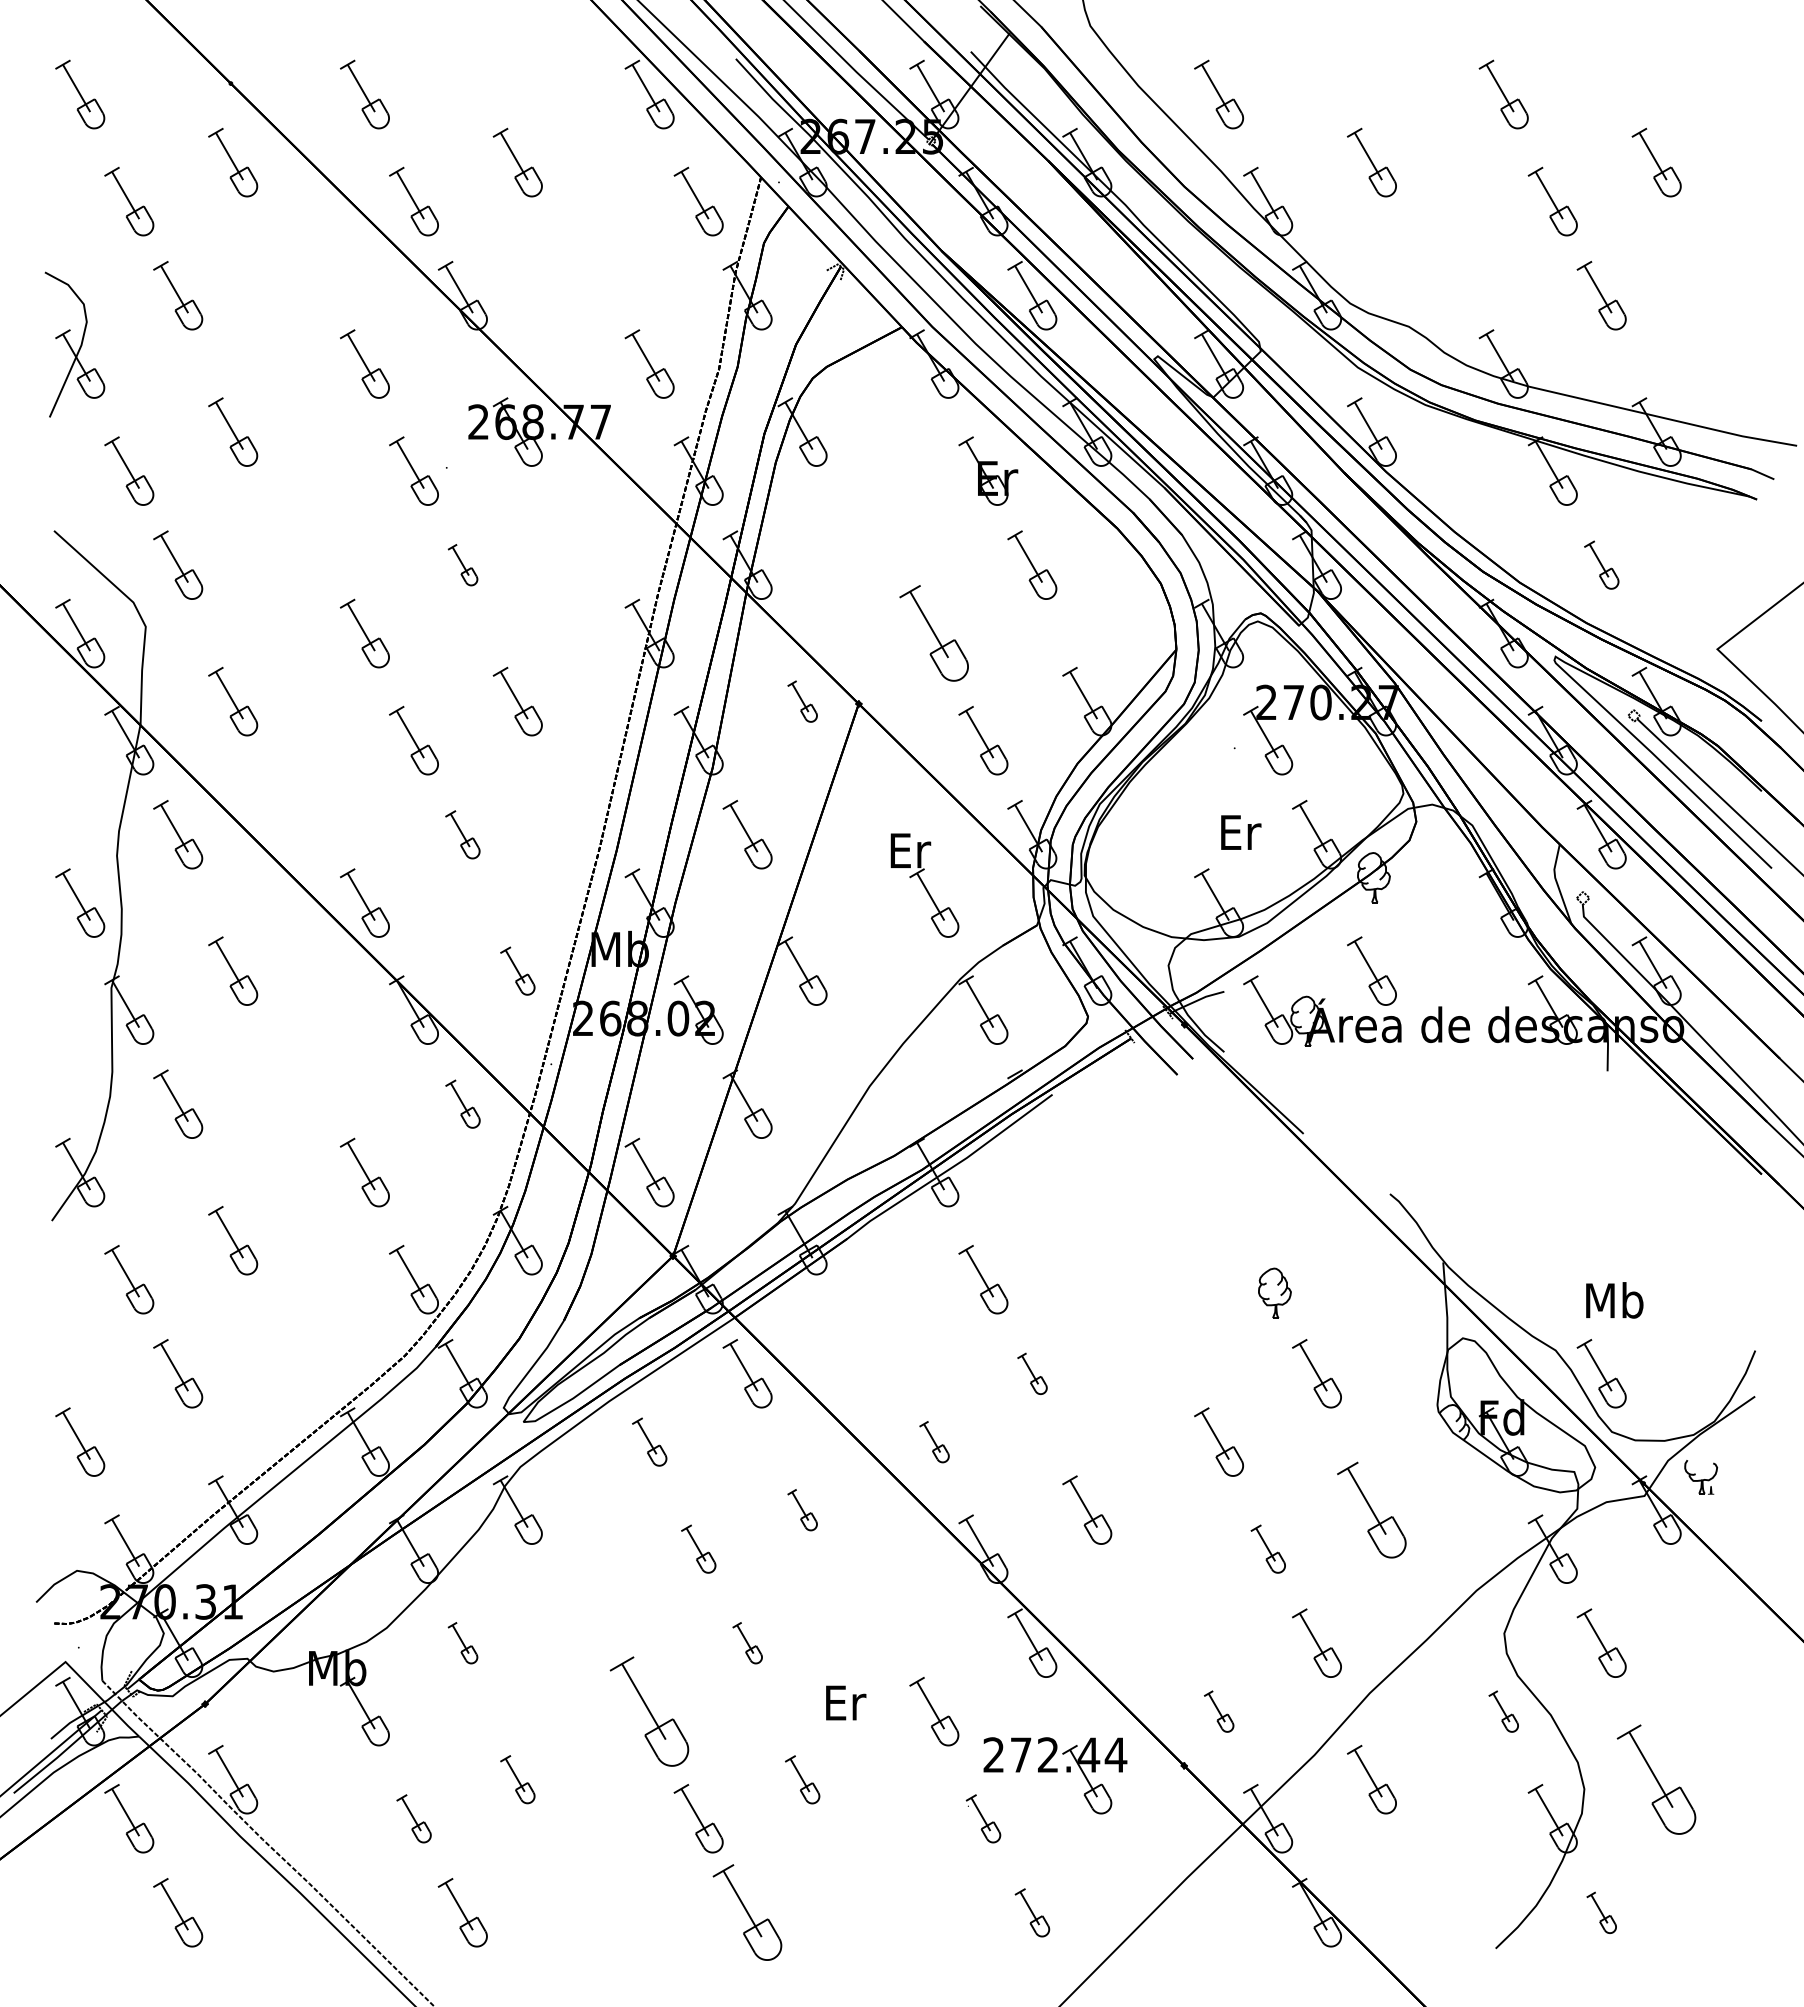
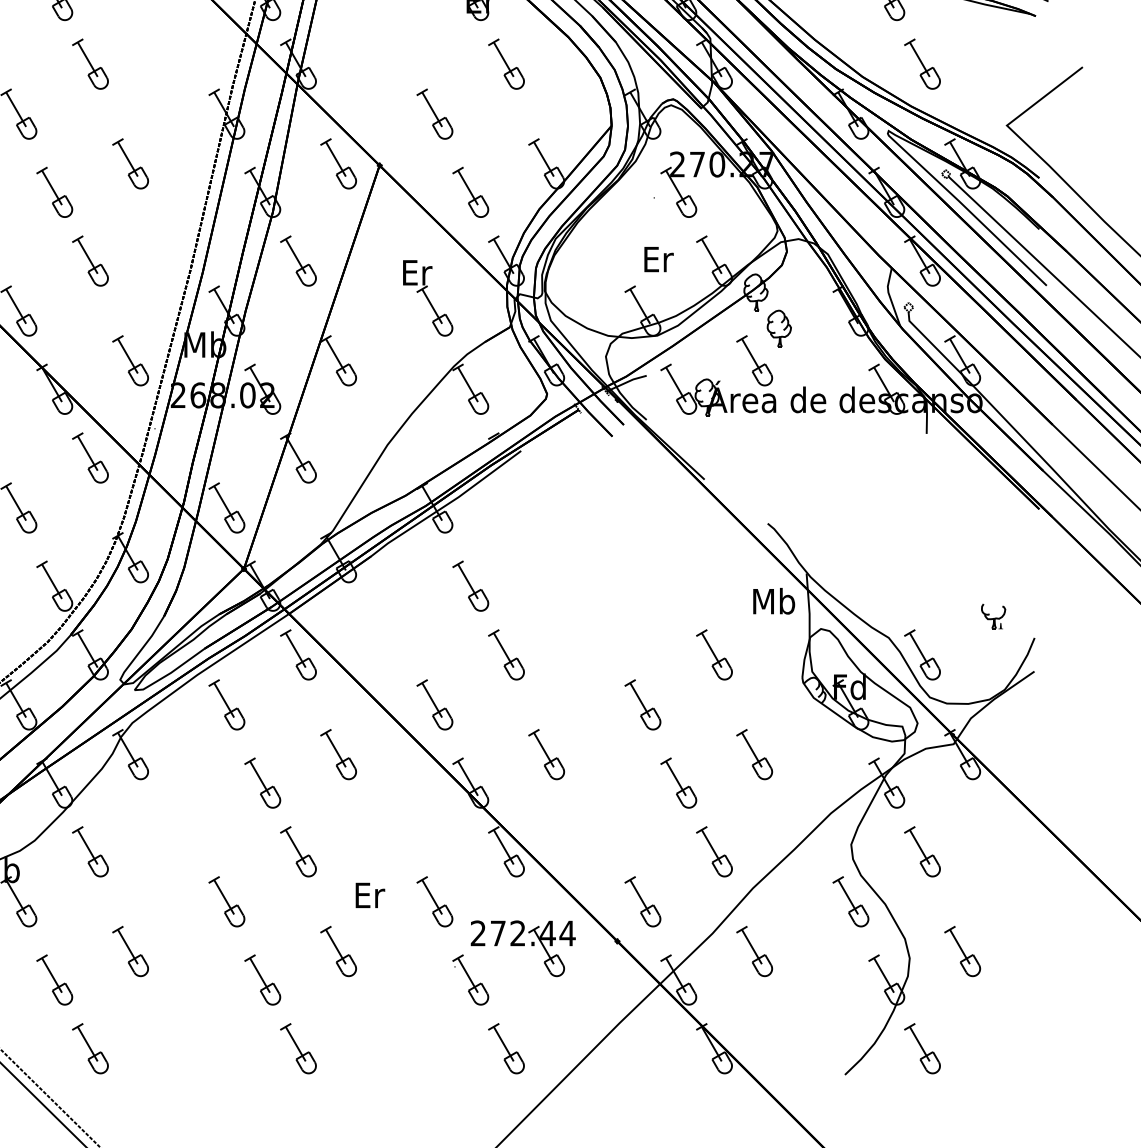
part: (462, 564) -> (90, 63), size x1.67
part: (1601, 564) -> (922, 63), size x1.43
part: (934, 633) -> (434, 114), size x0.71
part: (802, 701) -> (338, 163), size x1.67
part: (462, 834) -> (90, 260), size x1.43
part: (517, 970) -> (130, 360), size x1.43
part: (462, 1103) -> (90, 457), size x1.43
part: (1274, 1292) -> (779, 328), moved
text: (1614, 1300) -> (773, 601), moved
part: (1032, 1373) -> (506, 654), size x1.67
part: (649, 1441) -> (226, 704), size x1.43
part: (934, 1441) -> (434, 704), size x1.67
part: (1701, 1477) -> (993, 616), moved
part: (802, 1509) -> (338, 754), size x1.67
part: (1371, 1509) -> (754, 754), size x0.71
part: (698, 1548) -> (262, 782), size x1.43
part: (1268, 1548) -> (678, 782), size x1.43
part: (462, 1642) -> (90, 851), size x1.67
part: (747, 1642) -> (298, 851), size x1.67
part: (649, 1711) -> (226, 901), size x0.62
part: (1218, 1711) -> (642, 901), size x1.67
part: (1503, 1711) -> (850, 901), size x1.67
part: (517, 1779) -> (130, 951), size x1.43
part: (802, 1779) -> (338, 951), size x1.43
part: (1656, 1779) -> (962, 951), size x0.62
part: (413, 1818) -> (54, 979), size x1.43
part: (983, 1818) -> (470, 979), size x1.43
part: (747, 1912) -> (298, 1048), size x0.71
part: (1032, 1912) -> (506, 1048), size x1.43
part: (1601, 1912) -> (922, 1048), size x1.67

